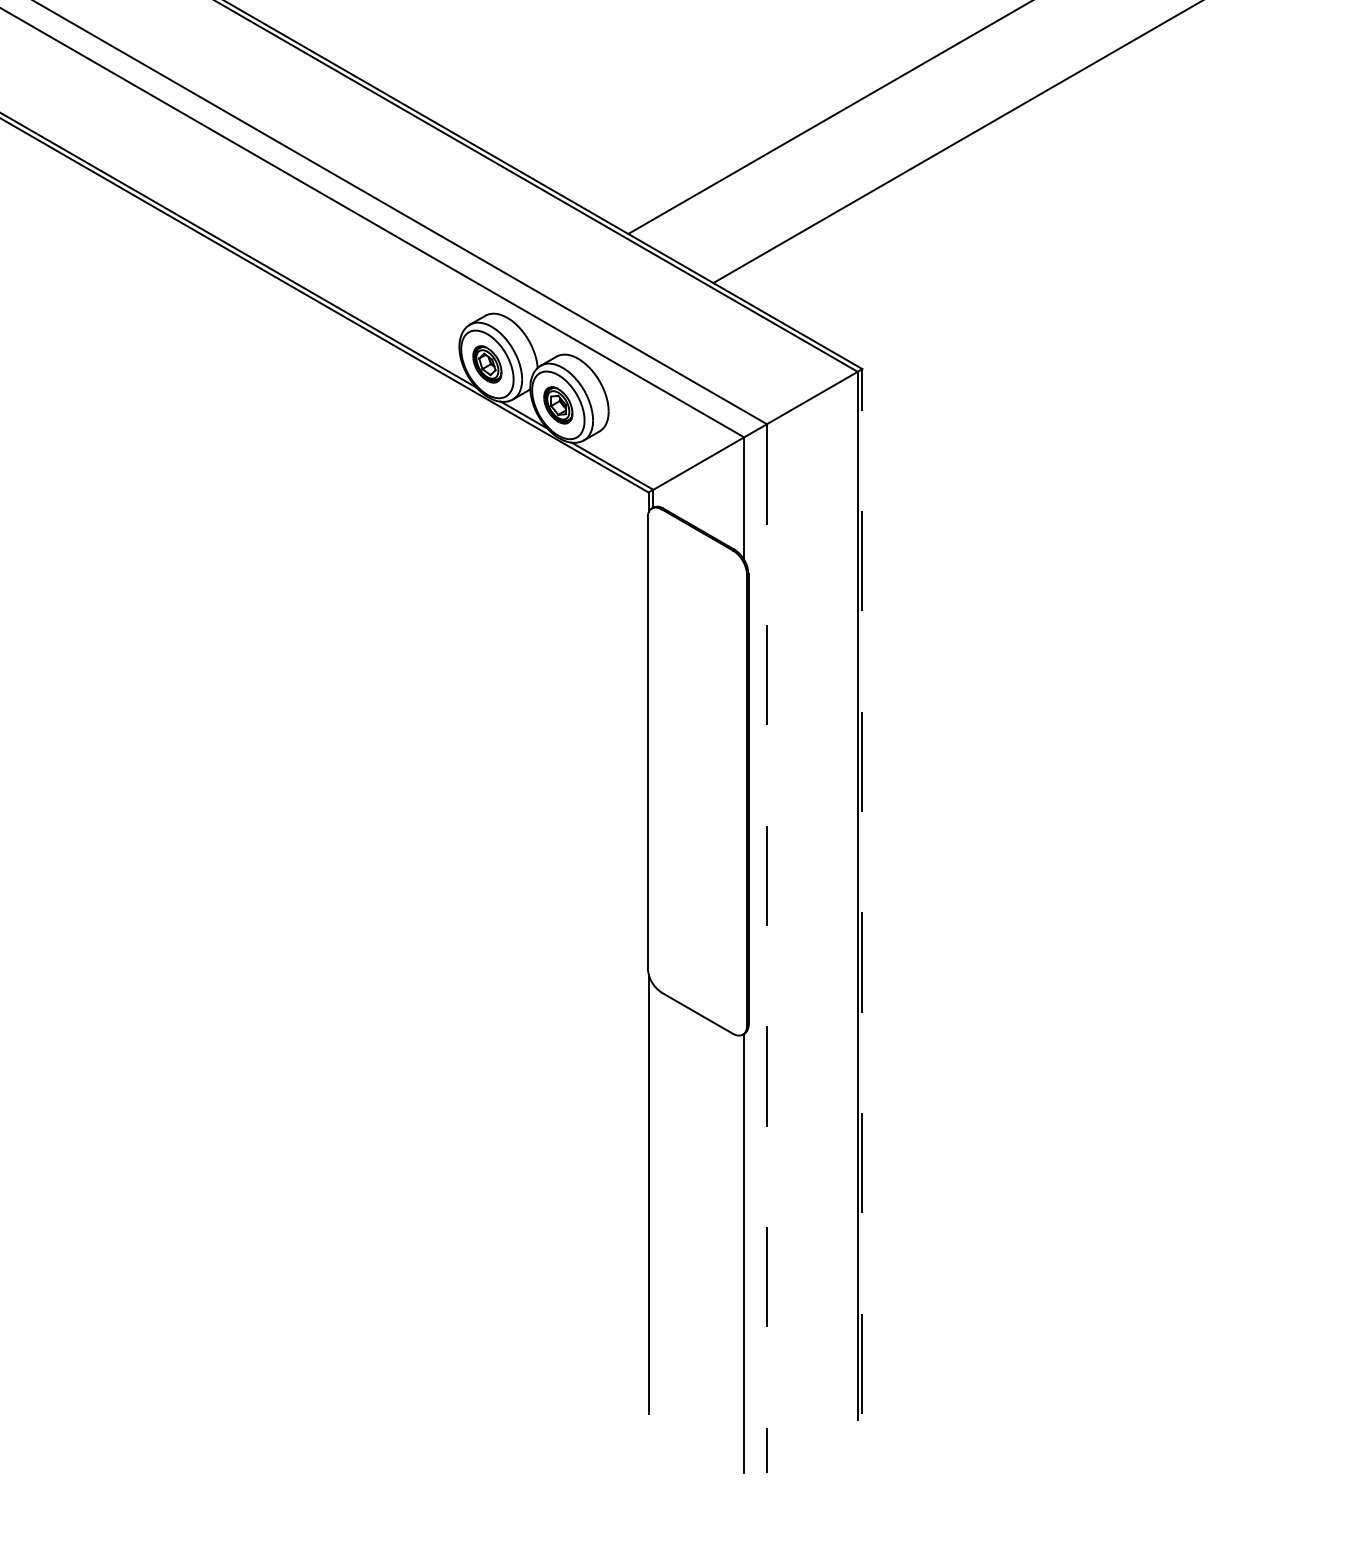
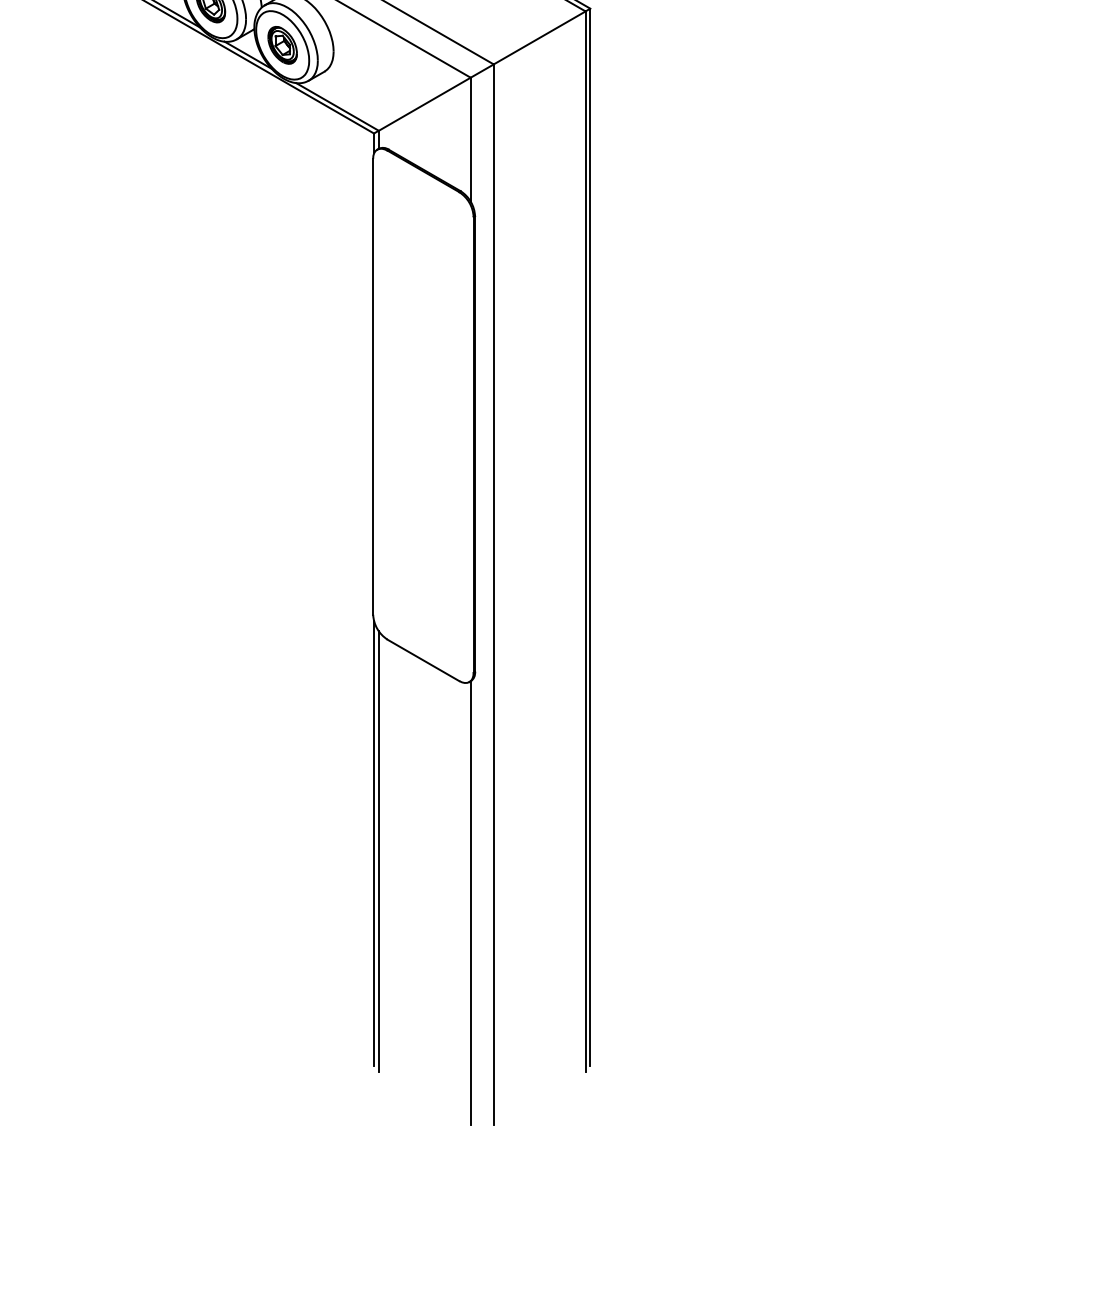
line: (862, 891) -> (590, 537), dashed -> solid
line: (766, 949) -> (493, 595), dashed -> solid
line: (653, 1202) -> (378, 851), added

